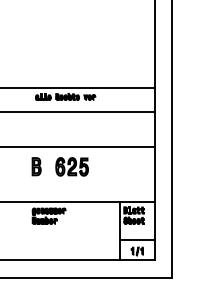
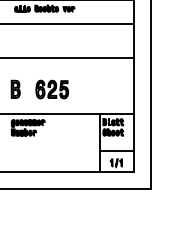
part: (36, 166) -> (15, 89), moved
part: (71, 166) -> (51, 89), moved

